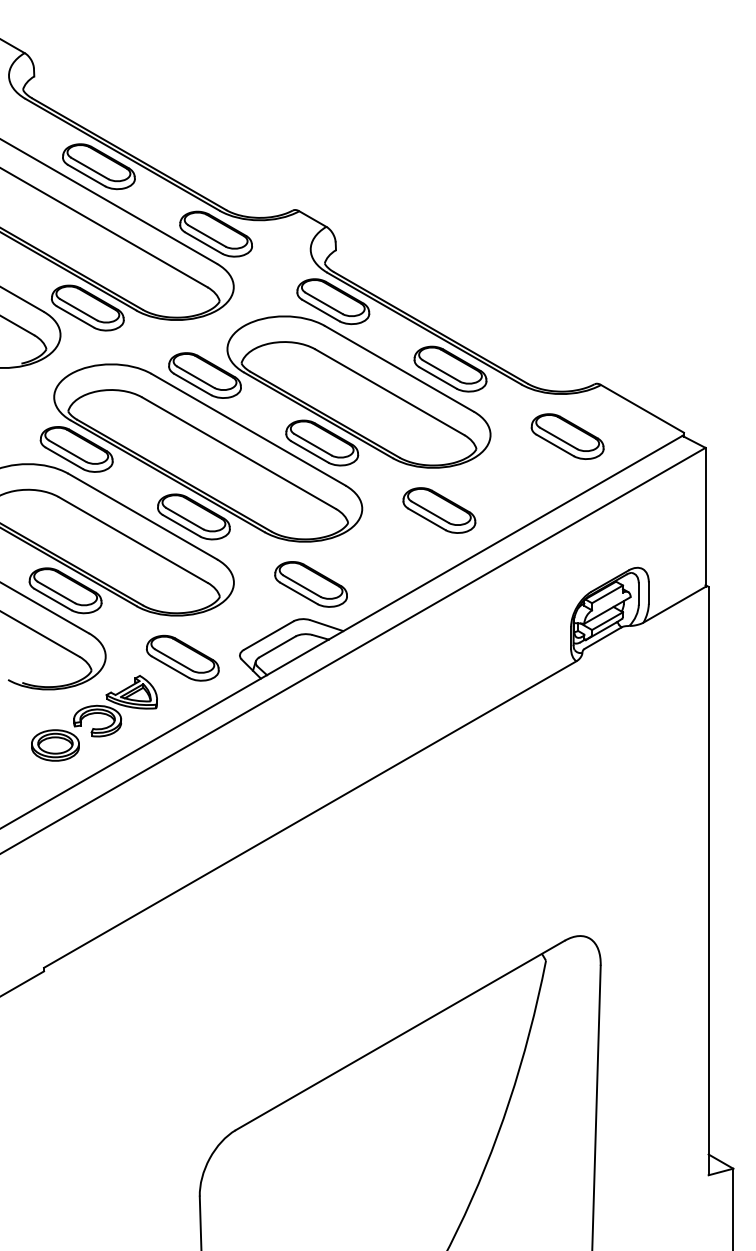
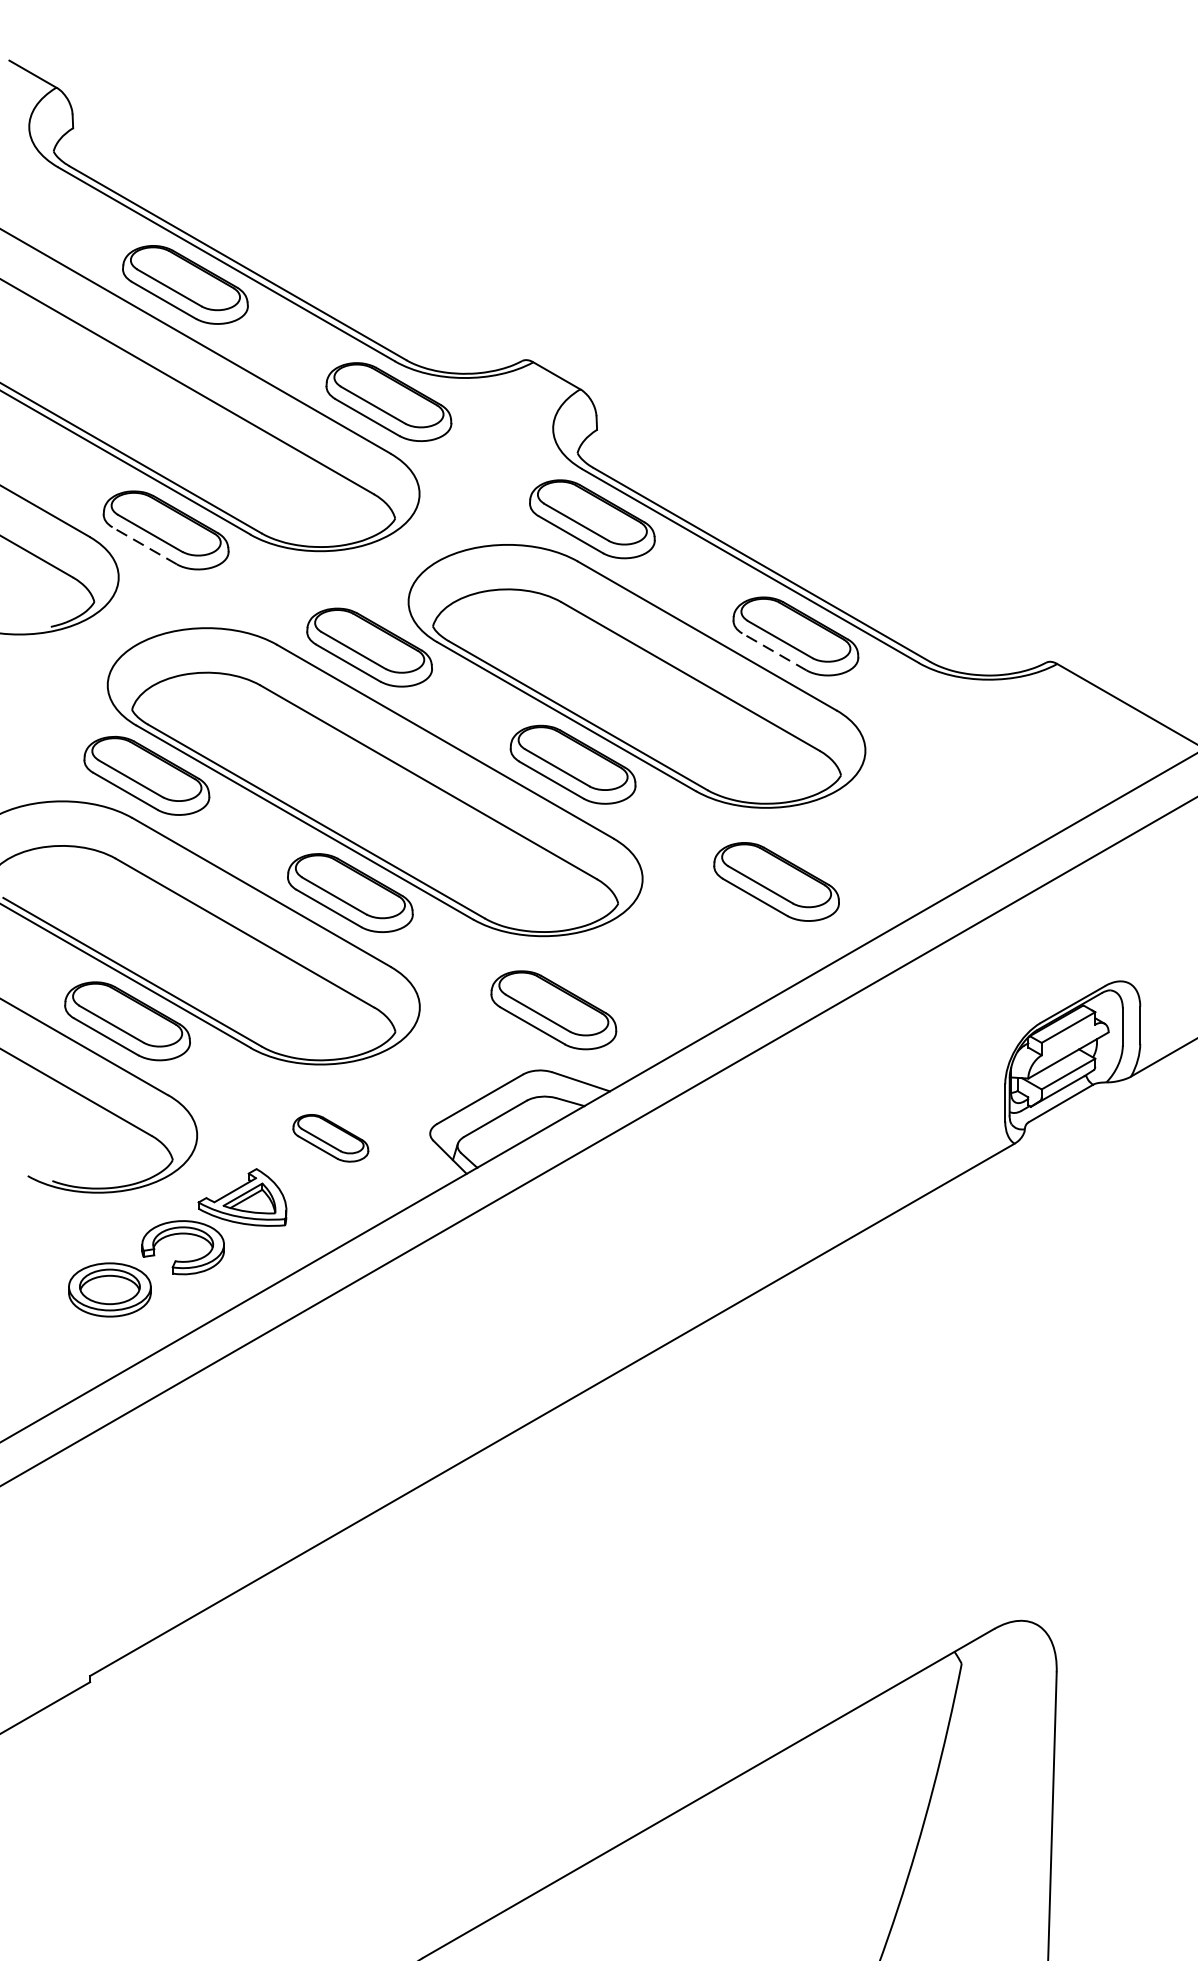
line: (75, 316) -> (144, 545), solid -> dashed
line: (437, 377) -> (773, 650), solid -> dashed
part: (567, 436) -> (999, 753), removed
part: (182, 657) -> (330, 1137), size x0.6

